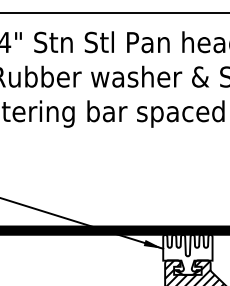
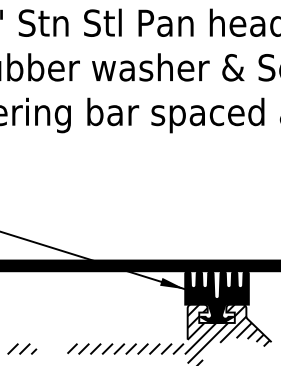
fill: (187, 254) -> (216, 296), added

